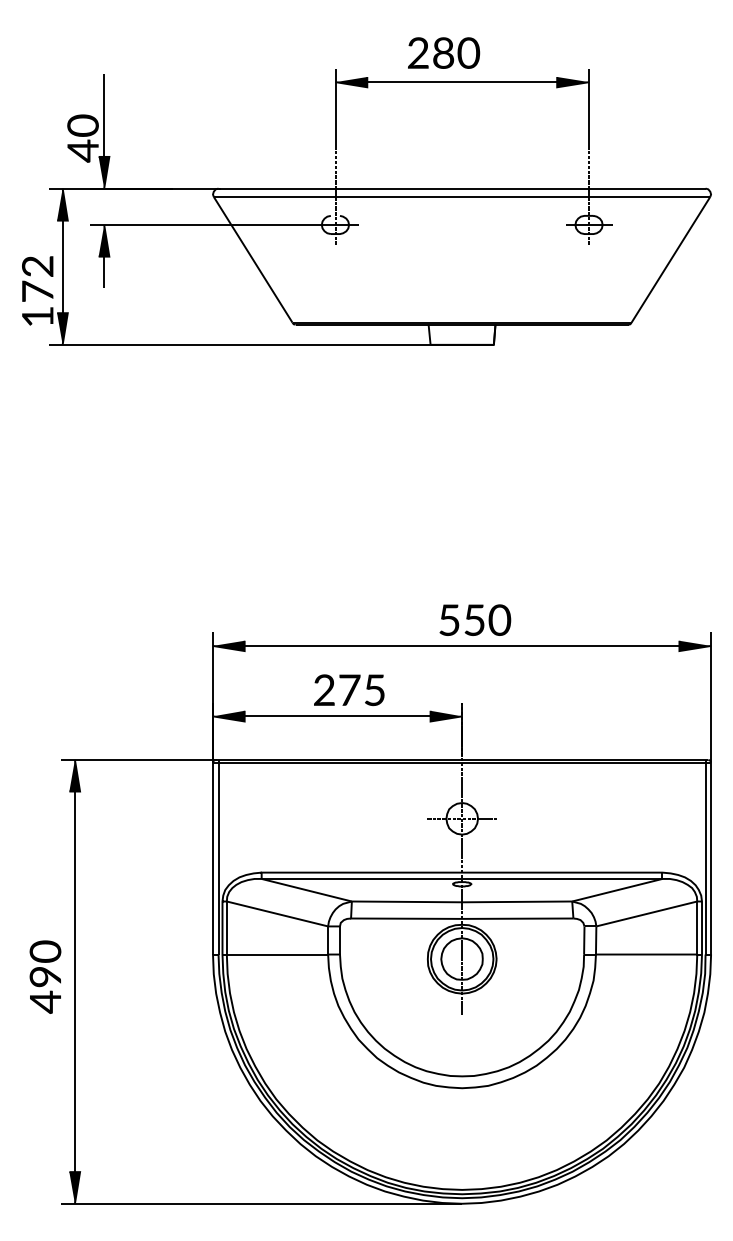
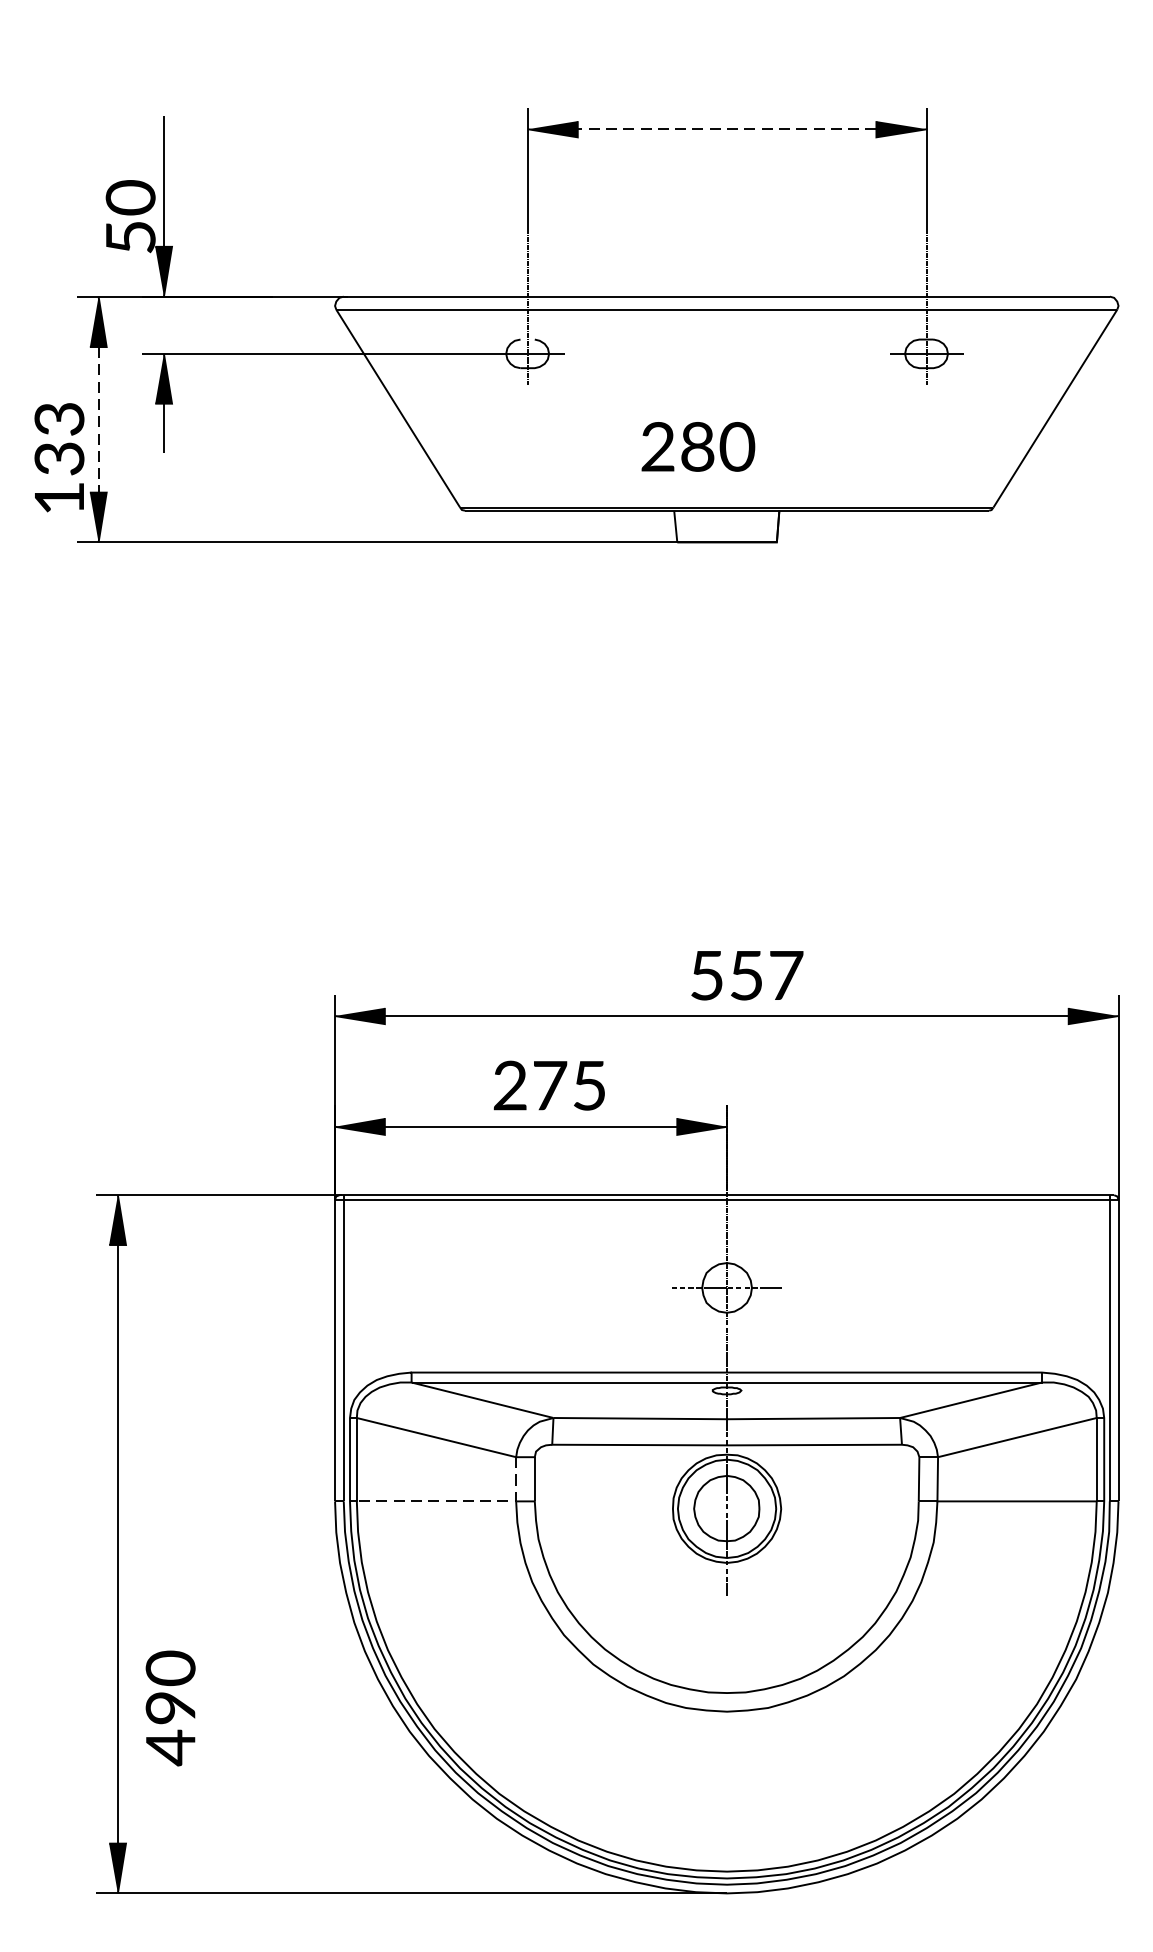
text: (444, 52) -> (699, 445), moved
line: (462, 82) -> (727, 129), solid -> dashed
text: (82, 150) -> (129, 236), 40 -> 50
line: (62, 267) -> (98, 420), solid -> dashed
text: (37, 279) -> (59, 439), 172 -> 133
text: (499, 619) -> (785, 974), 550 -> 557
line: (292, 954) -> (460, 1501), solid -> dashed
text: (45, 976) -> (170, 1707), moved

